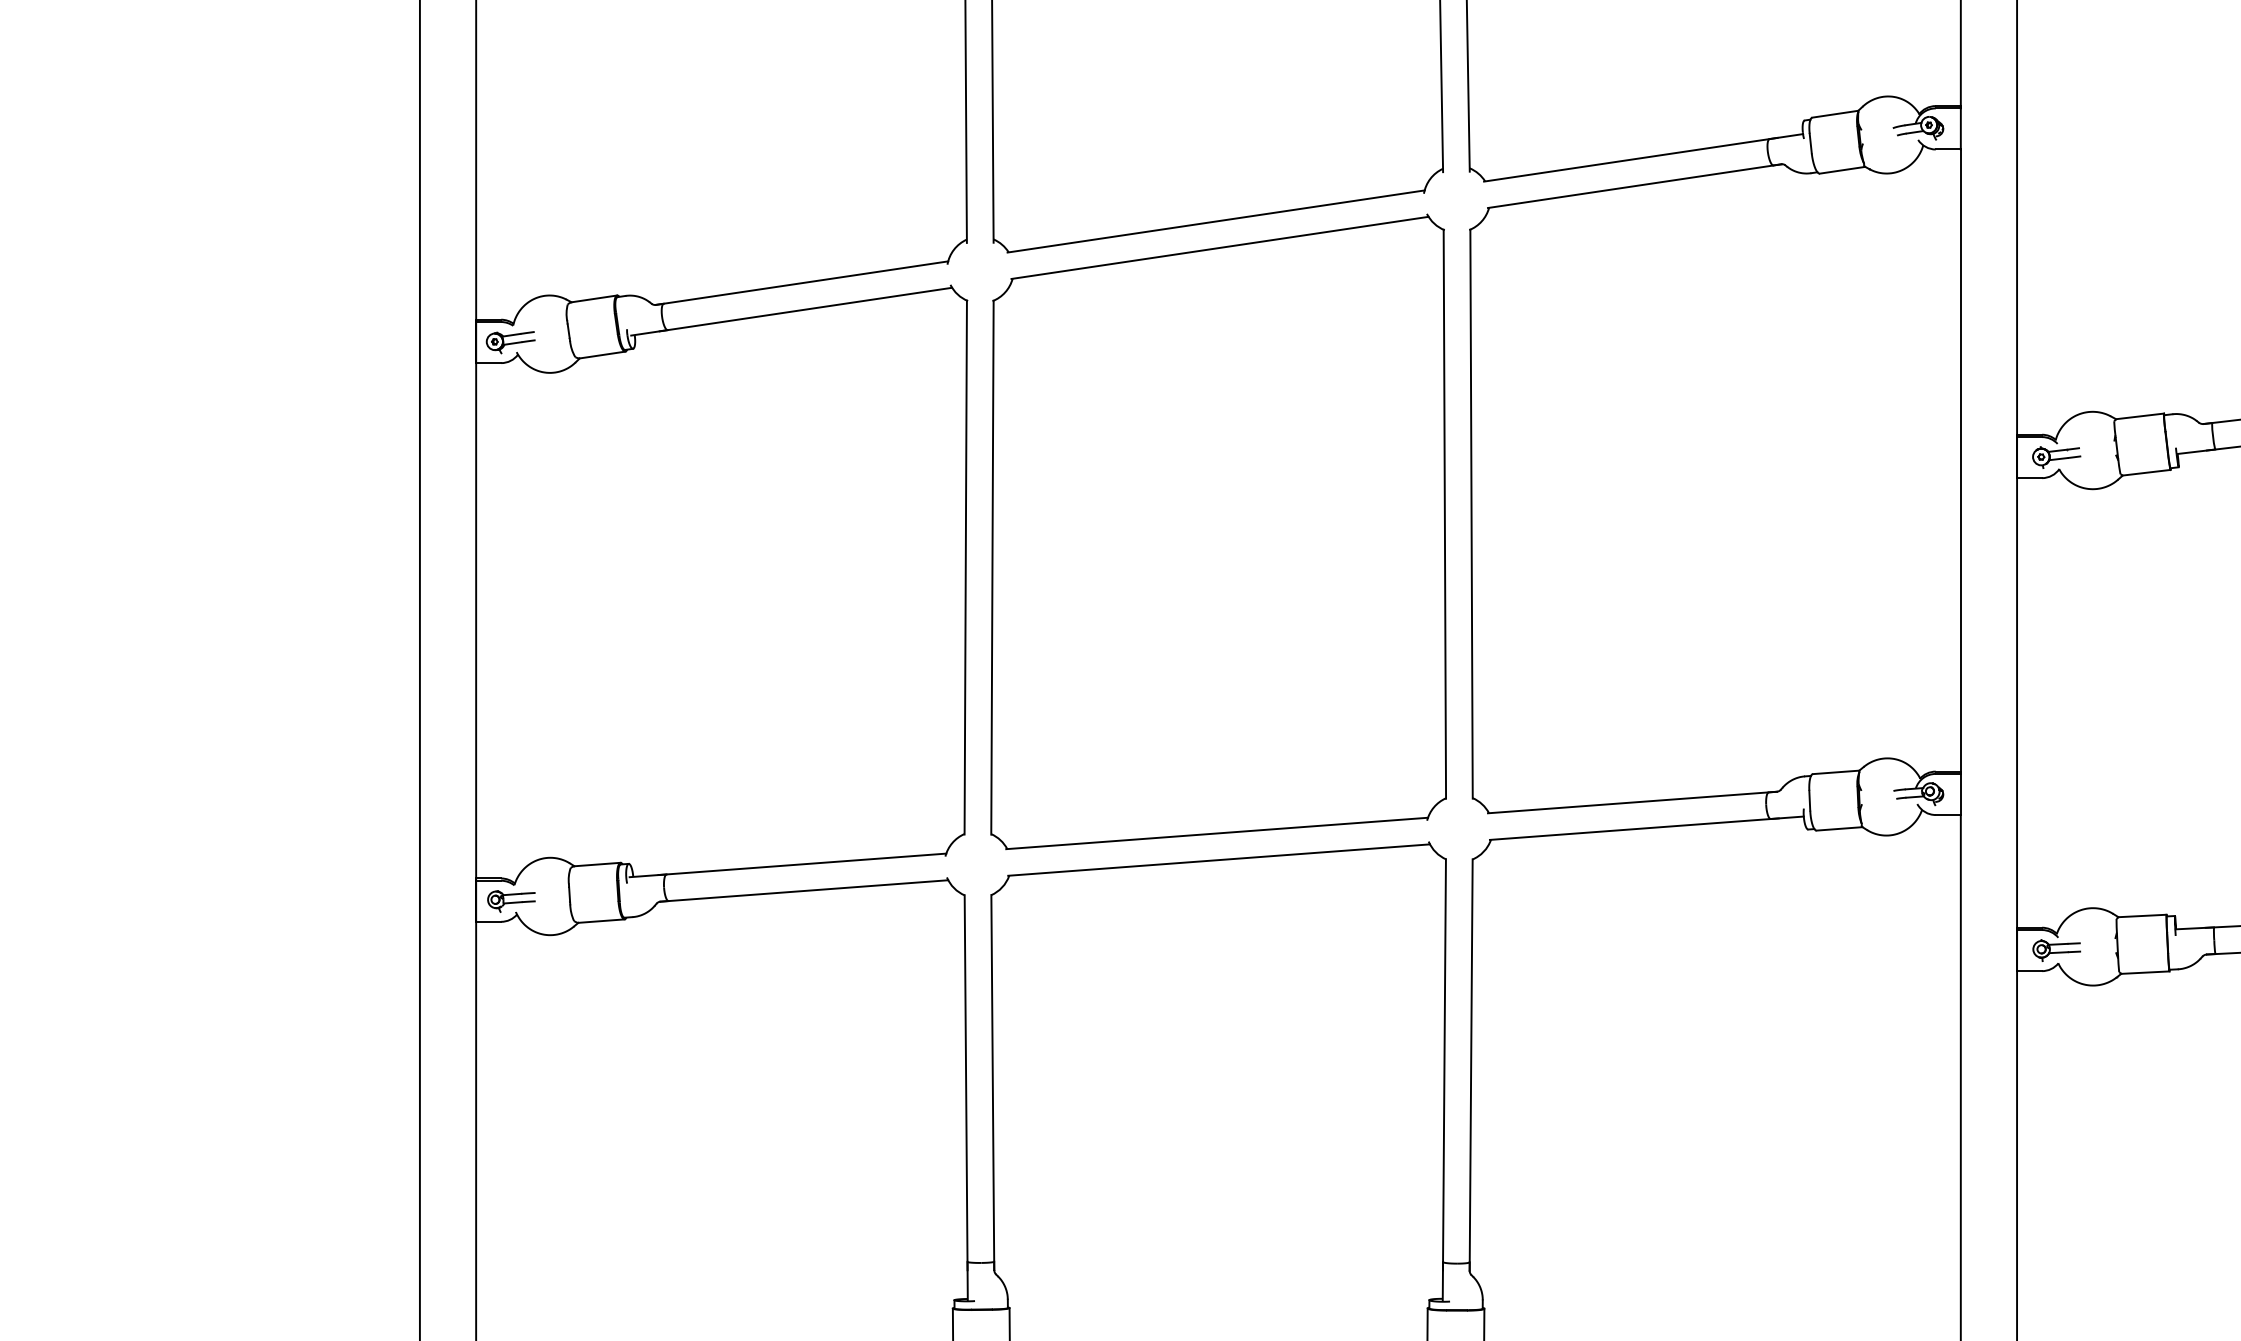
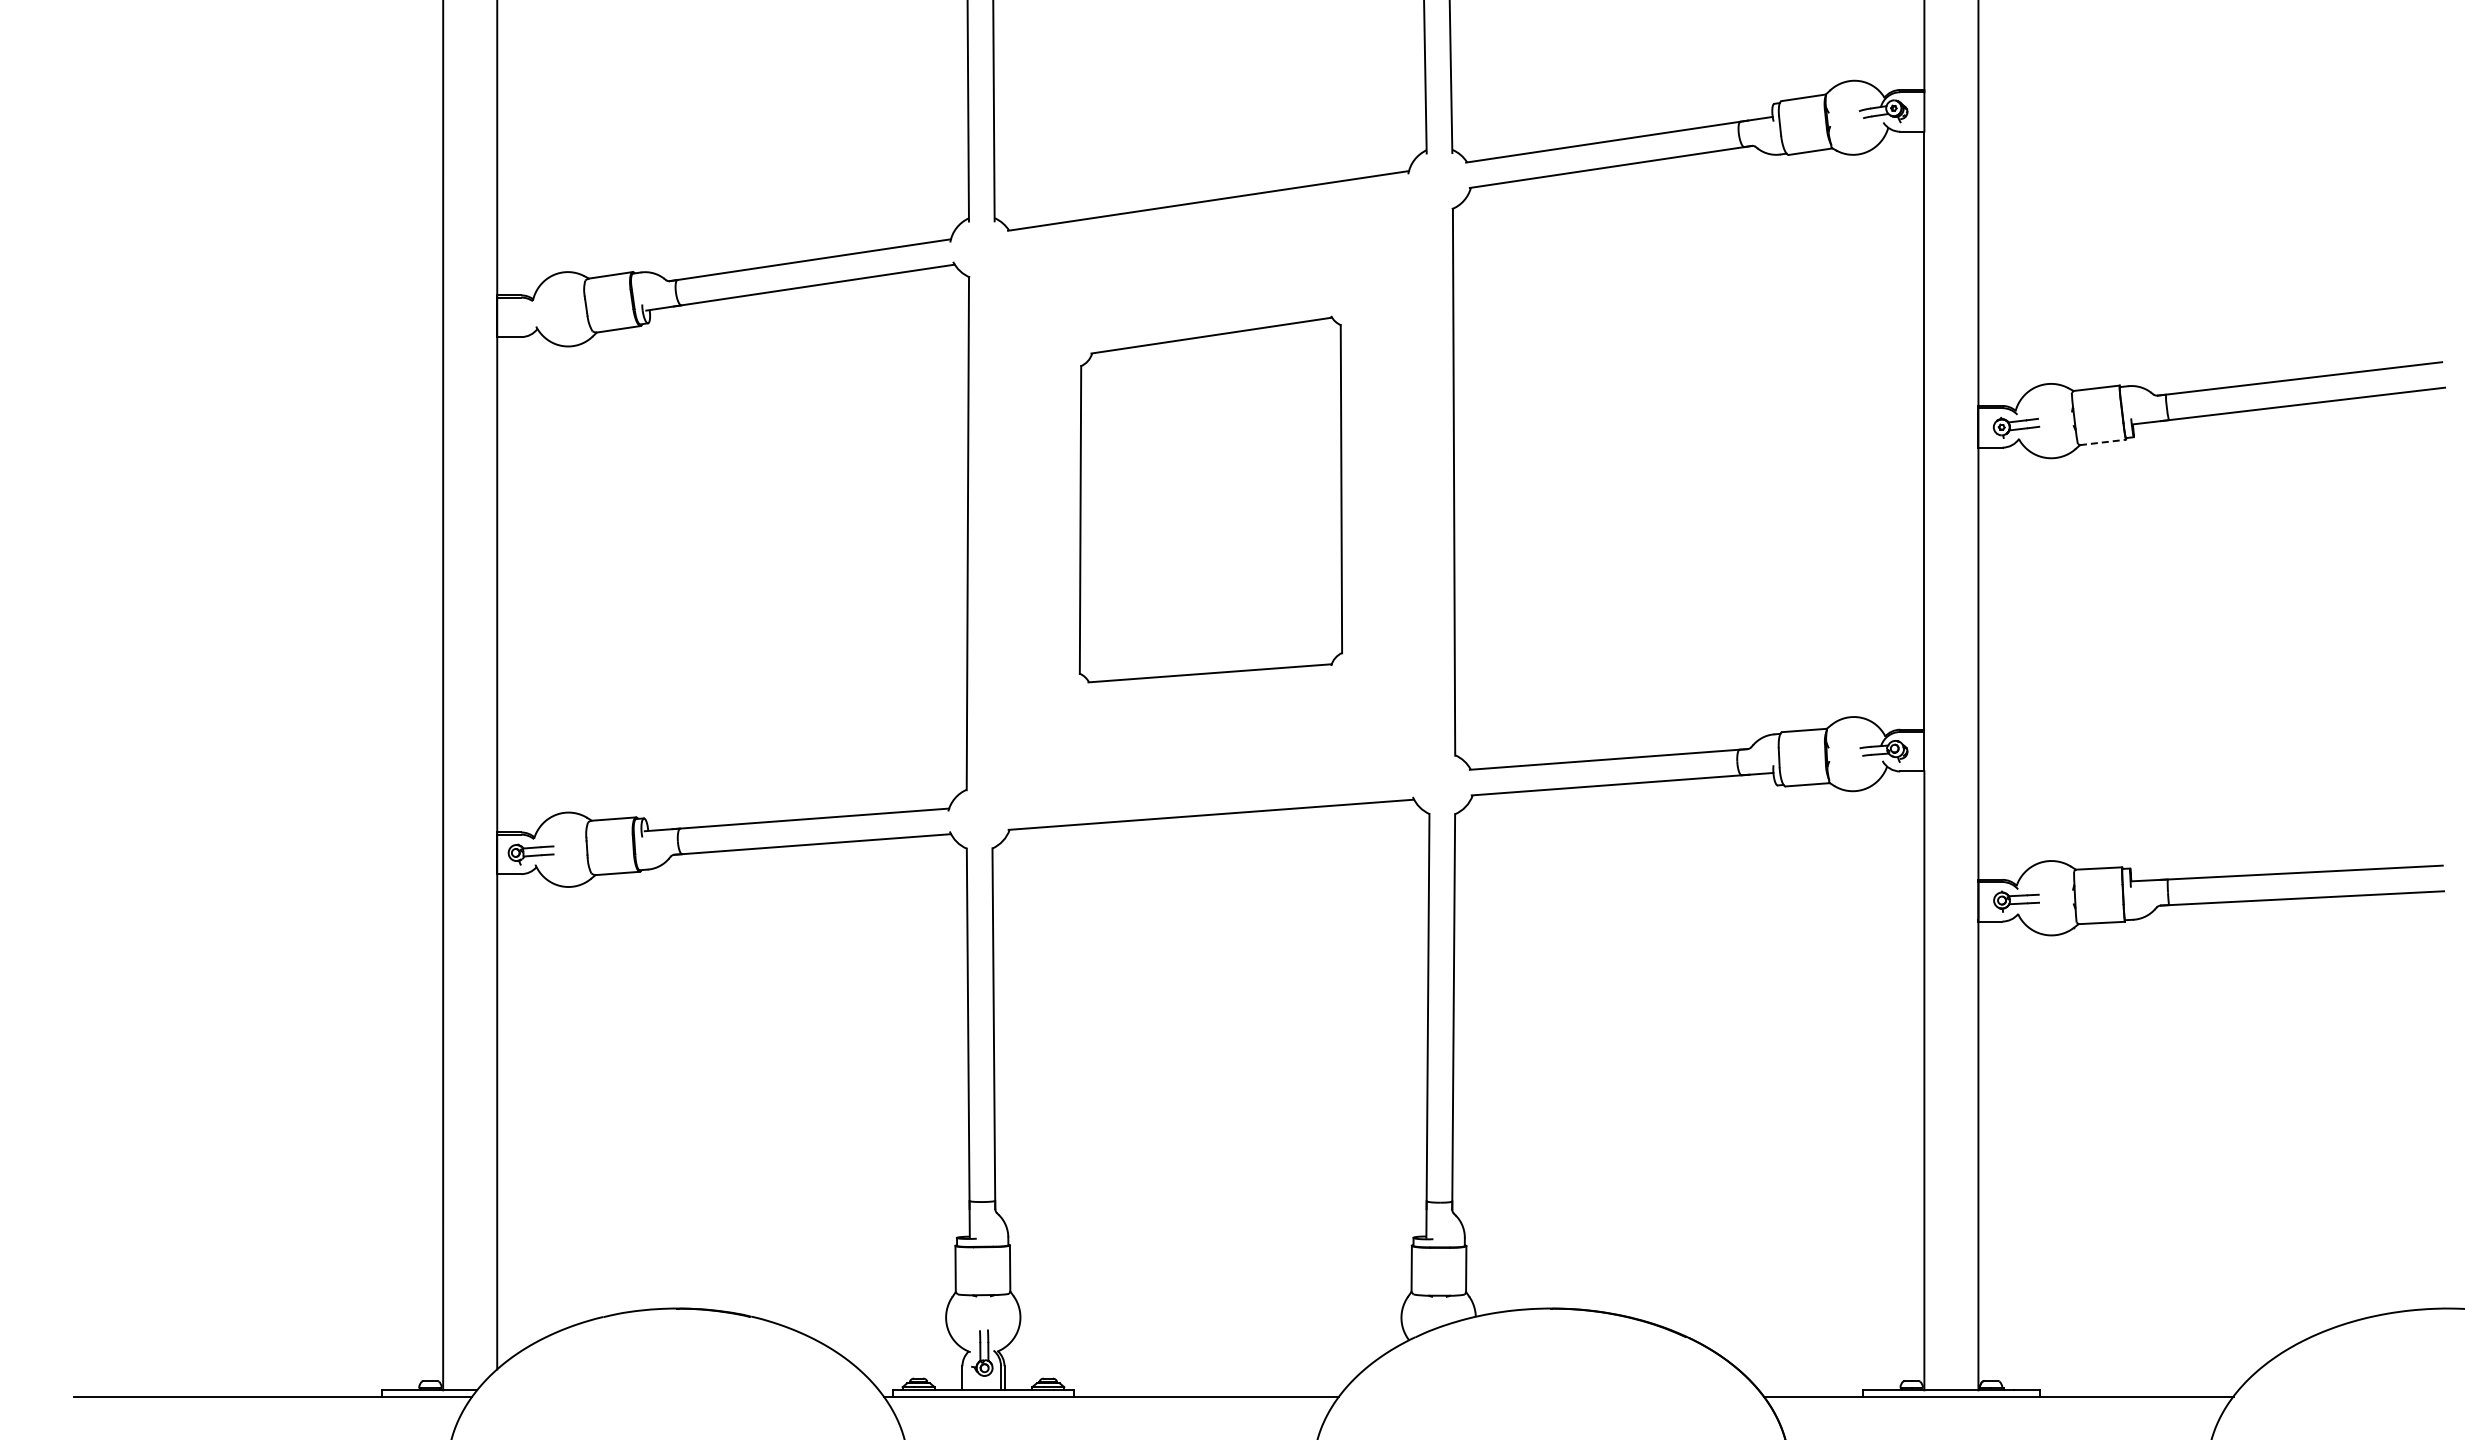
part: (510, 342) -> (530, 317), removed
line: (2147, 472) -> (2103, 442), solid -> dashed
part: (1218, 532) -> (1210, 499), size x0.6

